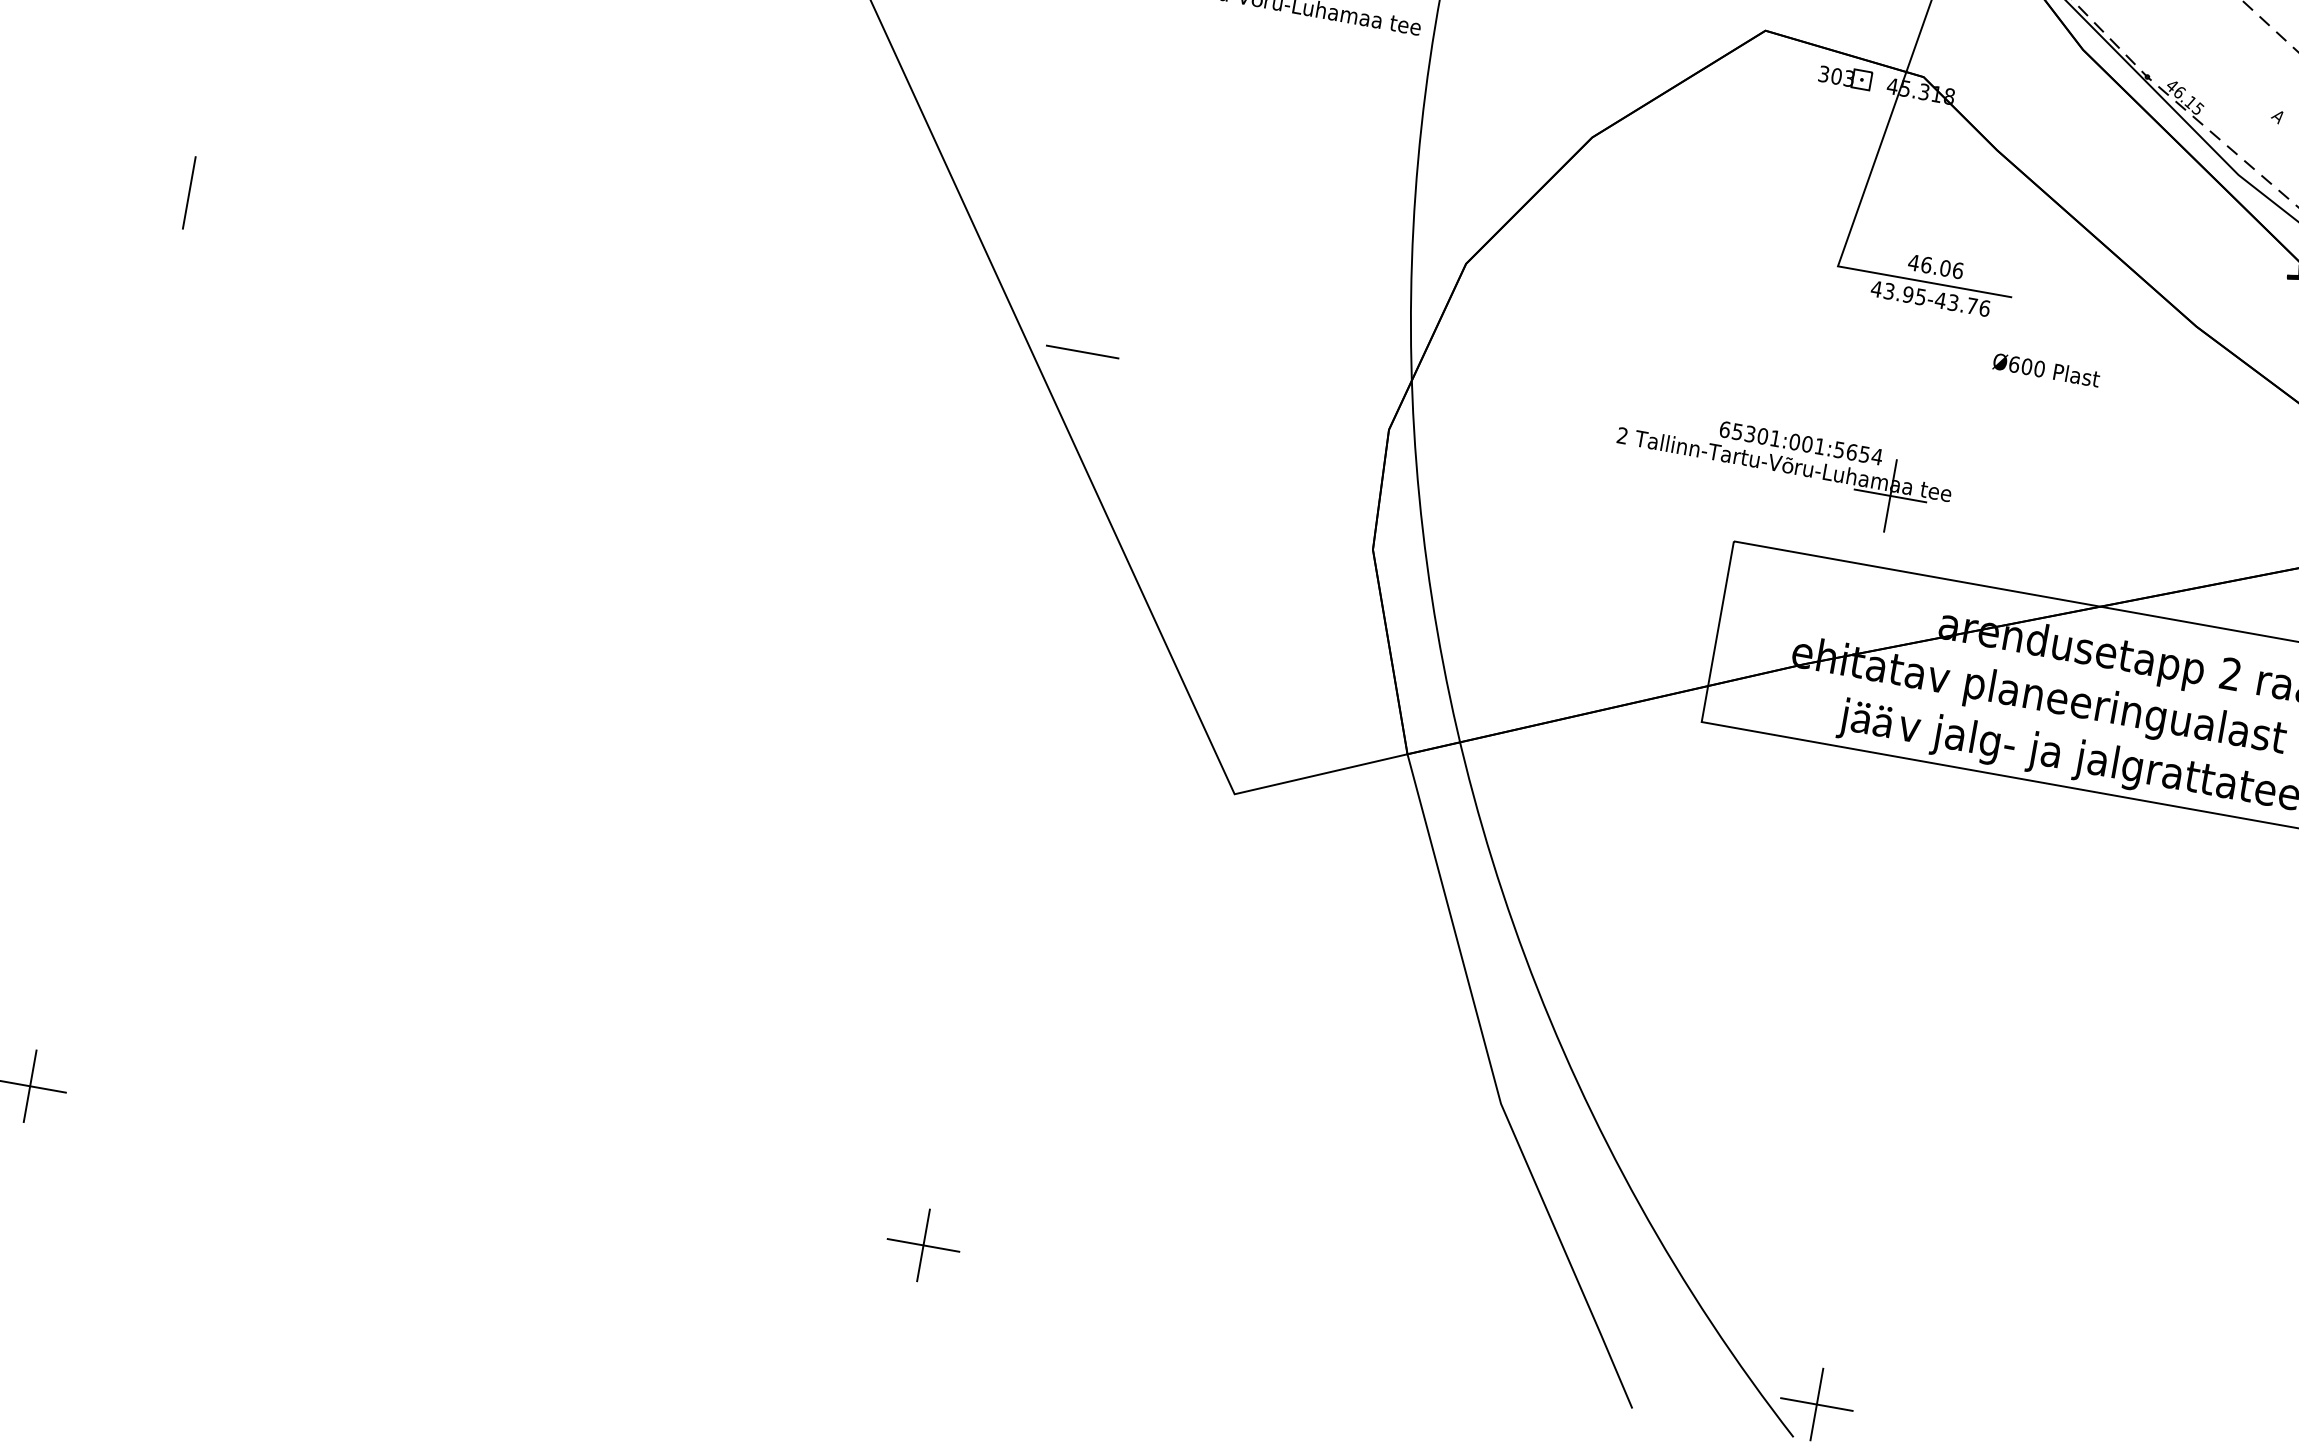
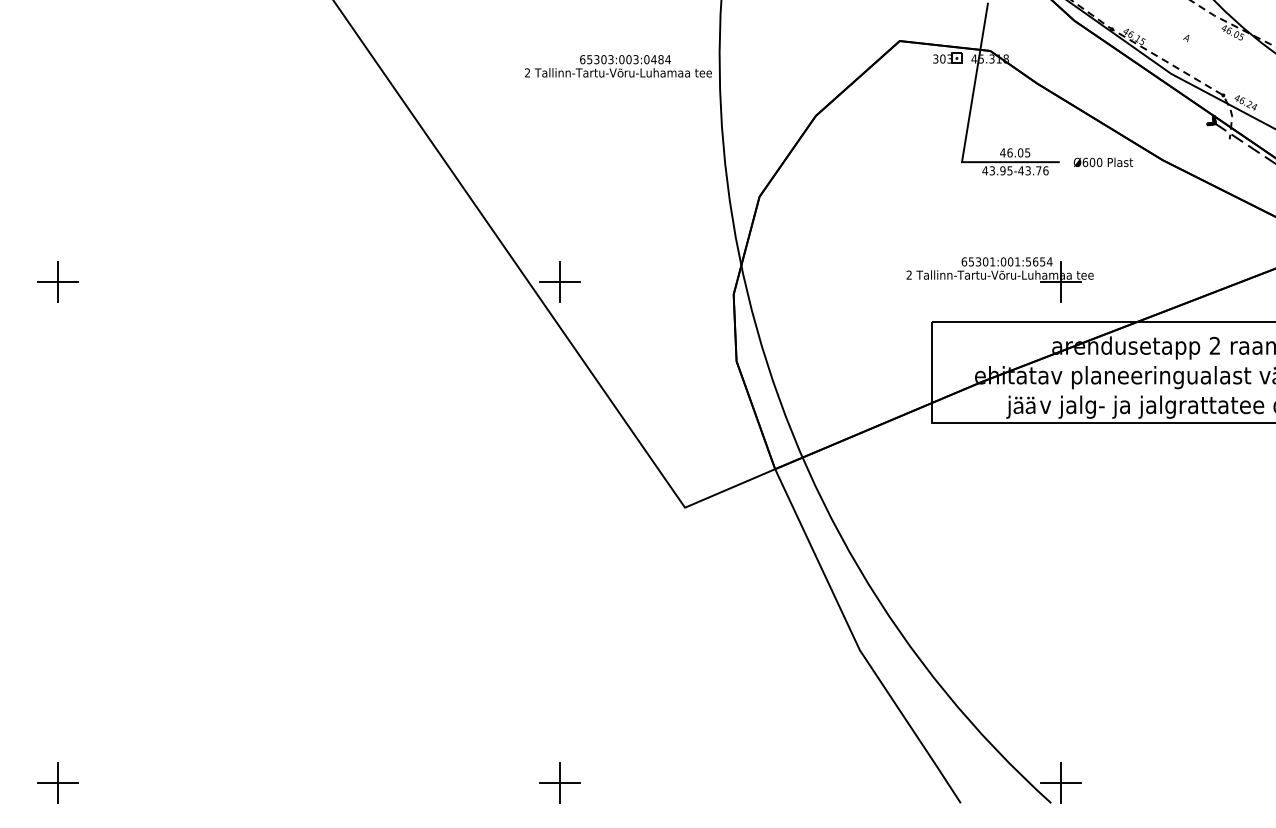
line: (189, 192) -> (58, 281), added
text: (1957, 269) -> (1027, 152), 46.06 -> 46.05
line: (1082, 351) -> (559, 281), added
text: (2046, 370) -> (1103, 162), moved
part: (1782, 472) -> (999, 279), moved

